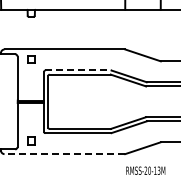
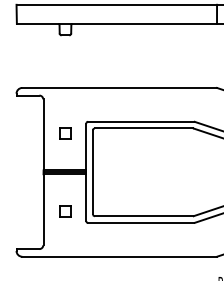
part: (31, 59) -> (65, 133), moved
line: (78, 70) -> (141, 121), dashed -> solid
part: (31, 140) -> (65, 210), moved
line: (64, 154) -> (119, 257), dashed -> solid

